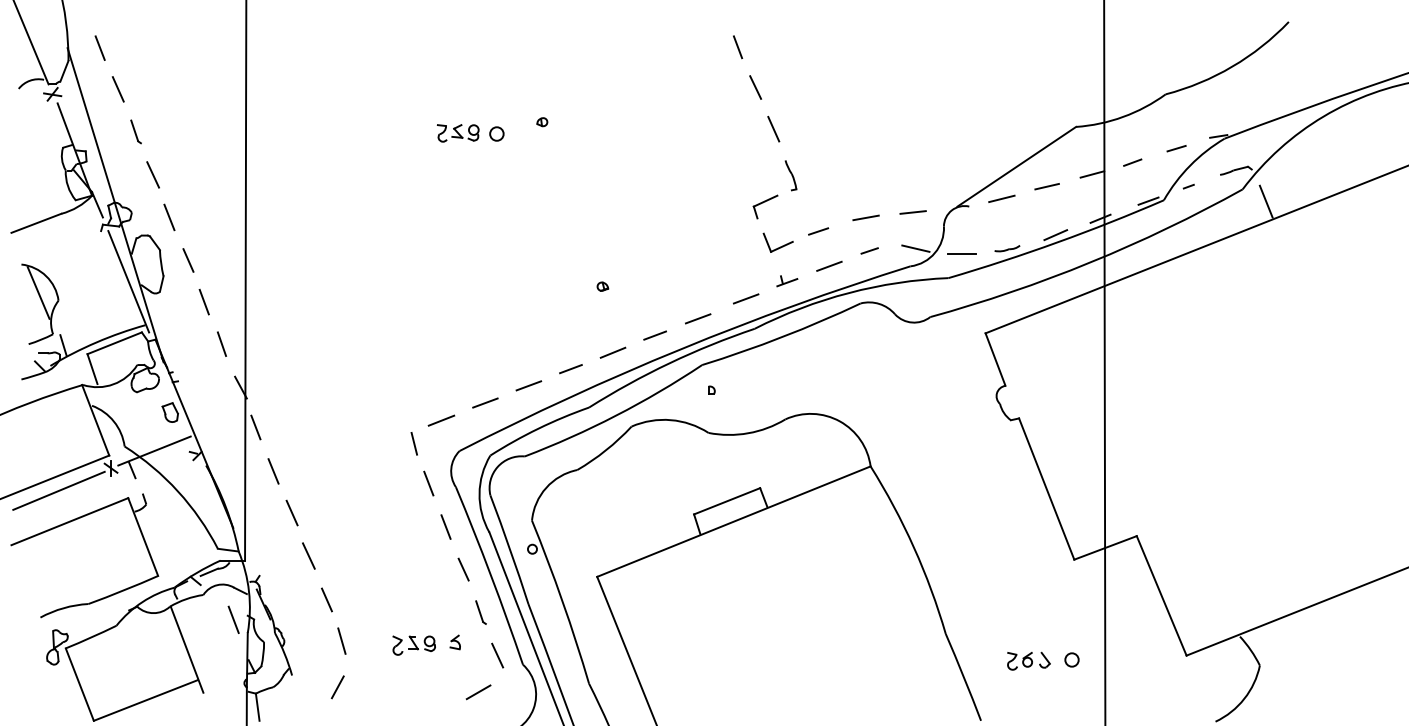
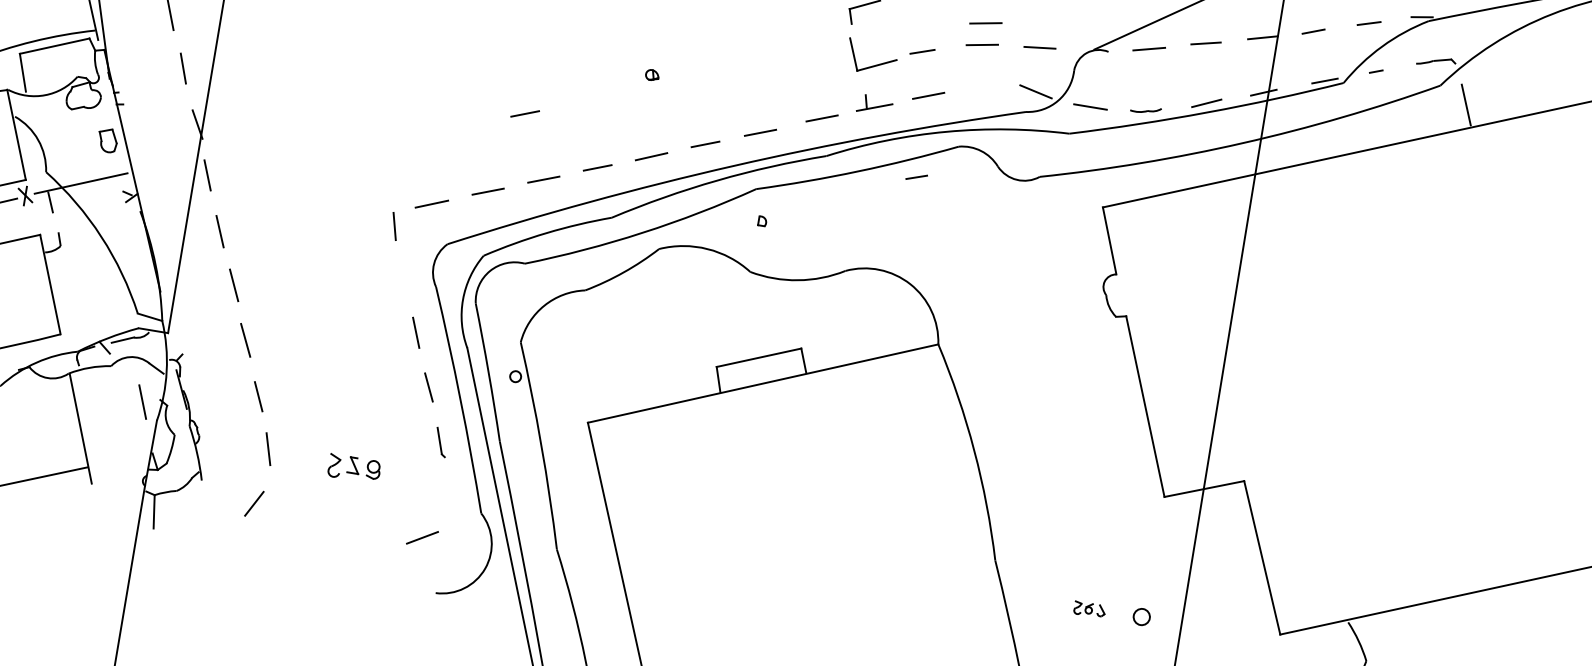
line: (865, 199) -> (985, 22), added
part: (777, 242) -> (871, 56), size x1.4
line: (869, 250) -> (916, 176), moved
part: (787, 281) -> (875, 105), size x1.4
line: (504, 335) -> (524, 114), added
line: (428, 483) -> (403, 277), removed
part: (454, 642) -> (403, 473), removed
line: (497, 655) -> (452, 497), removed
part: (1028, 660) -> (1089, 608), size x0.6

